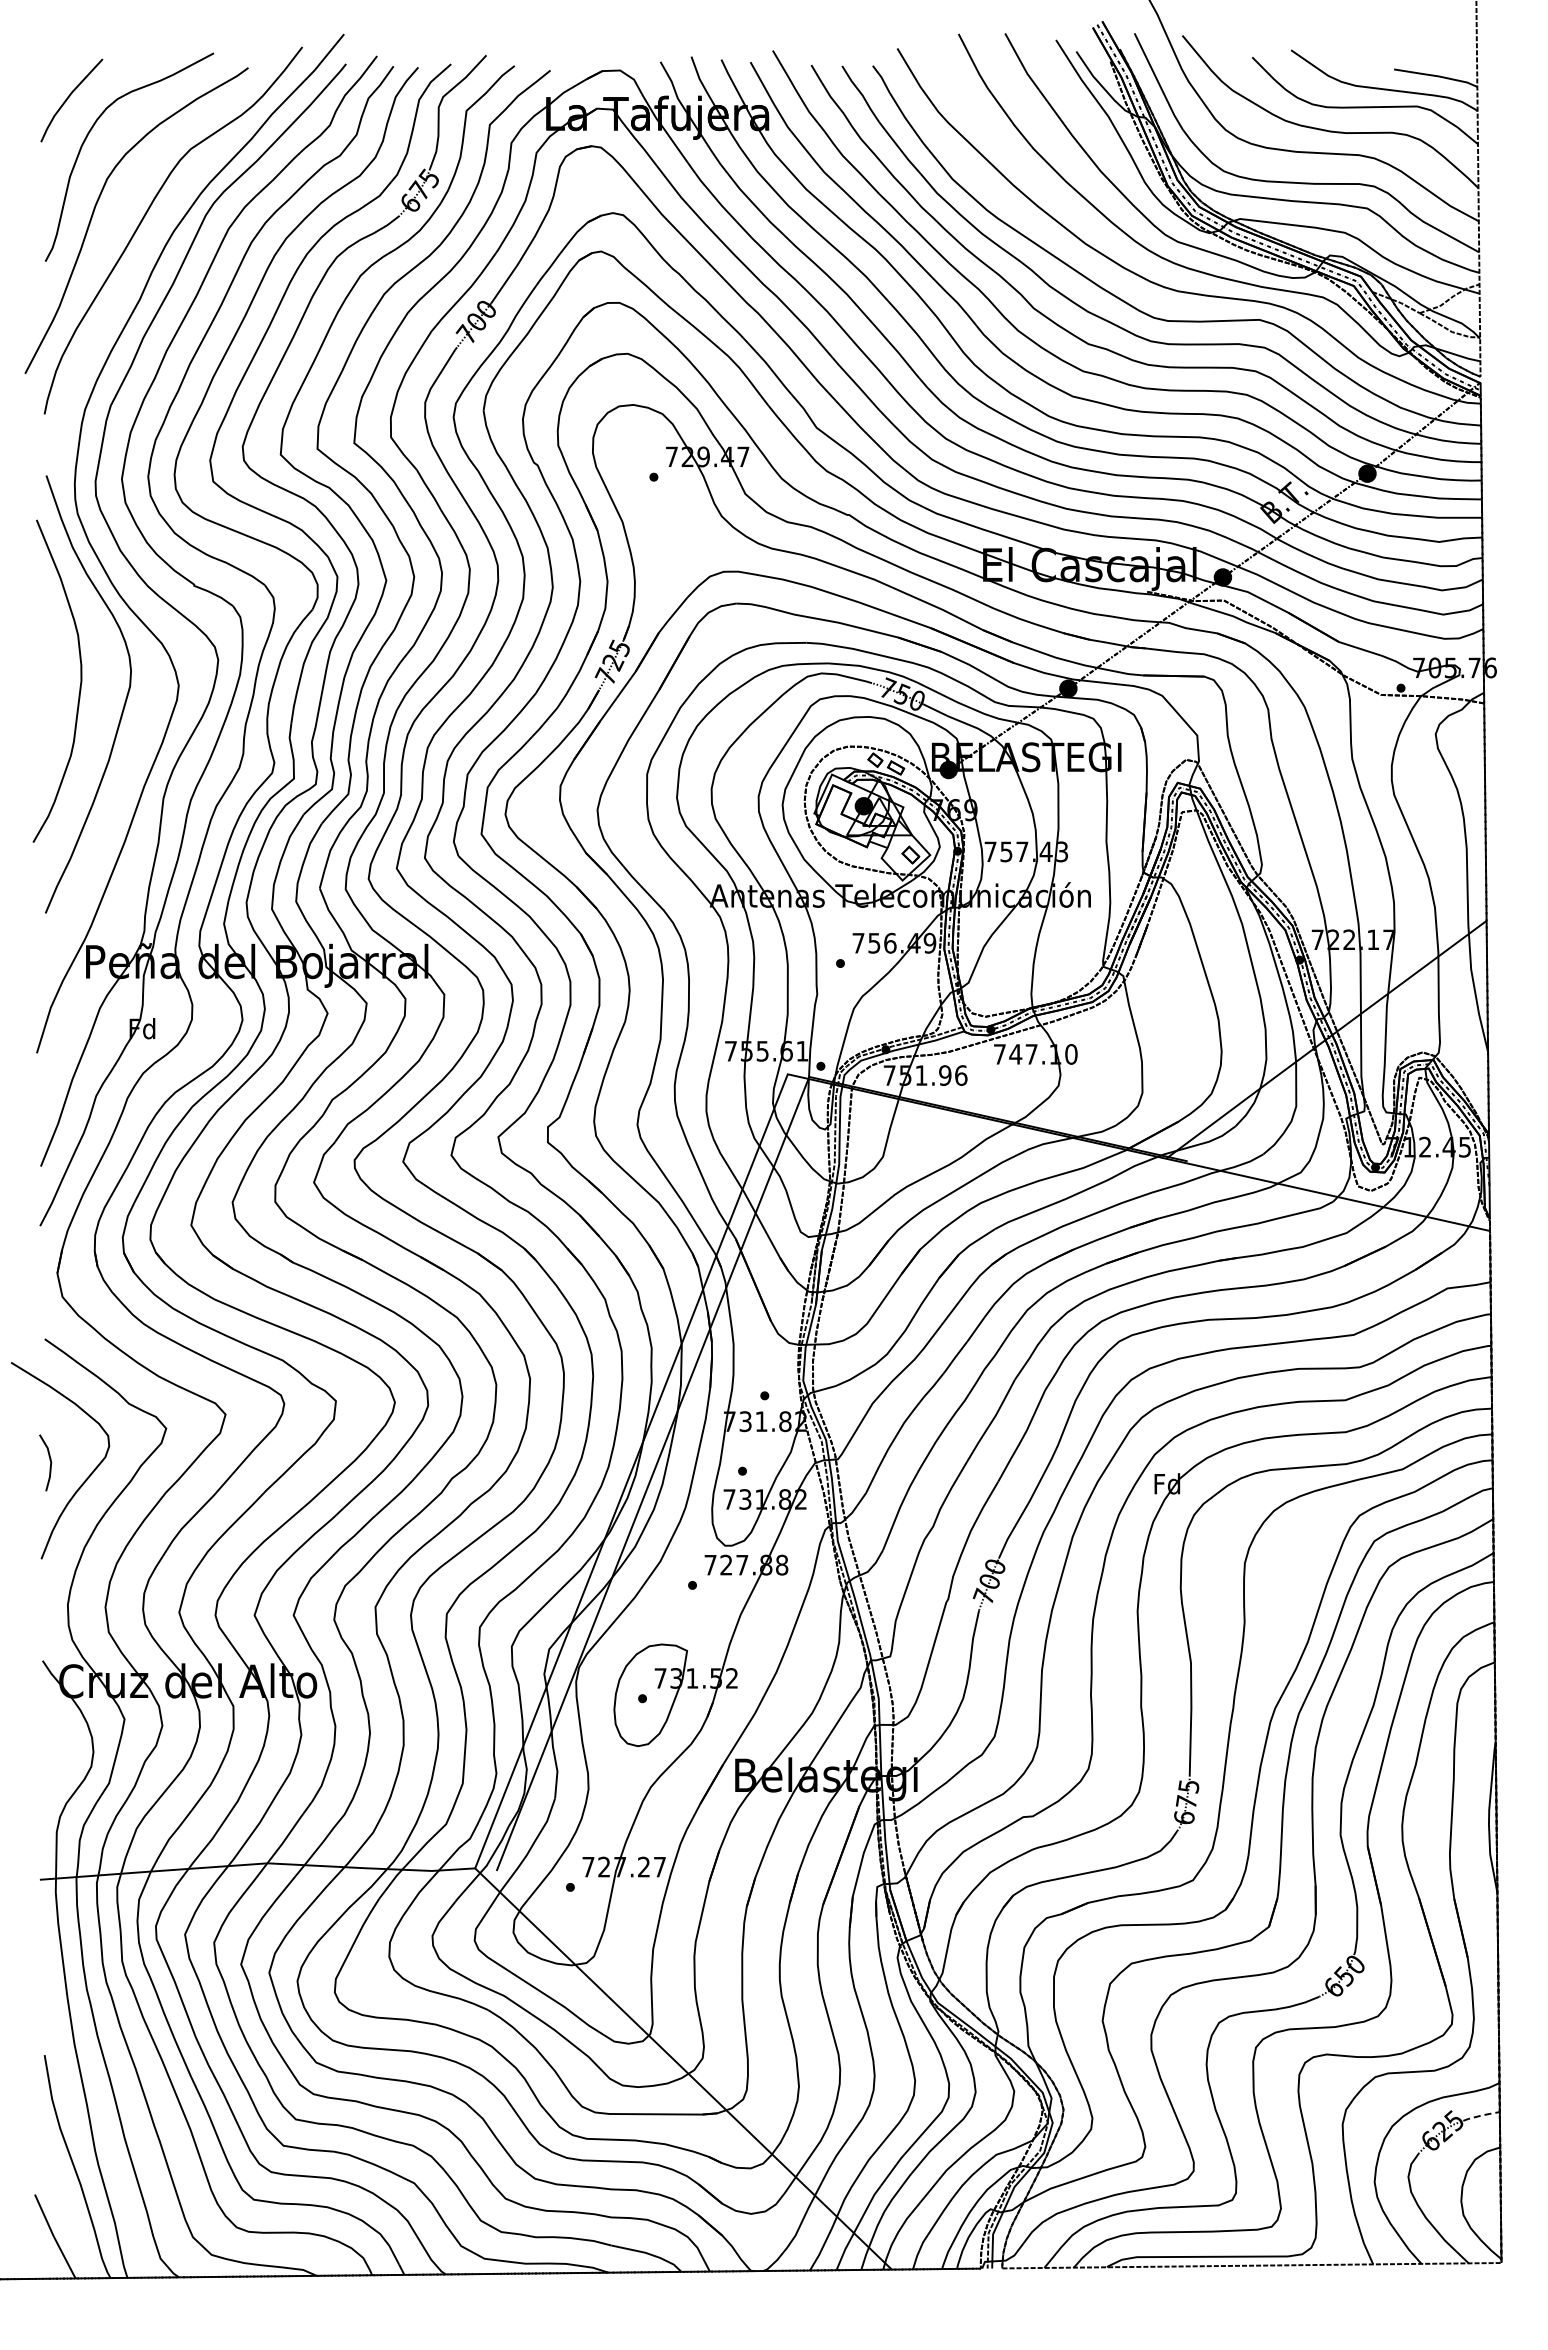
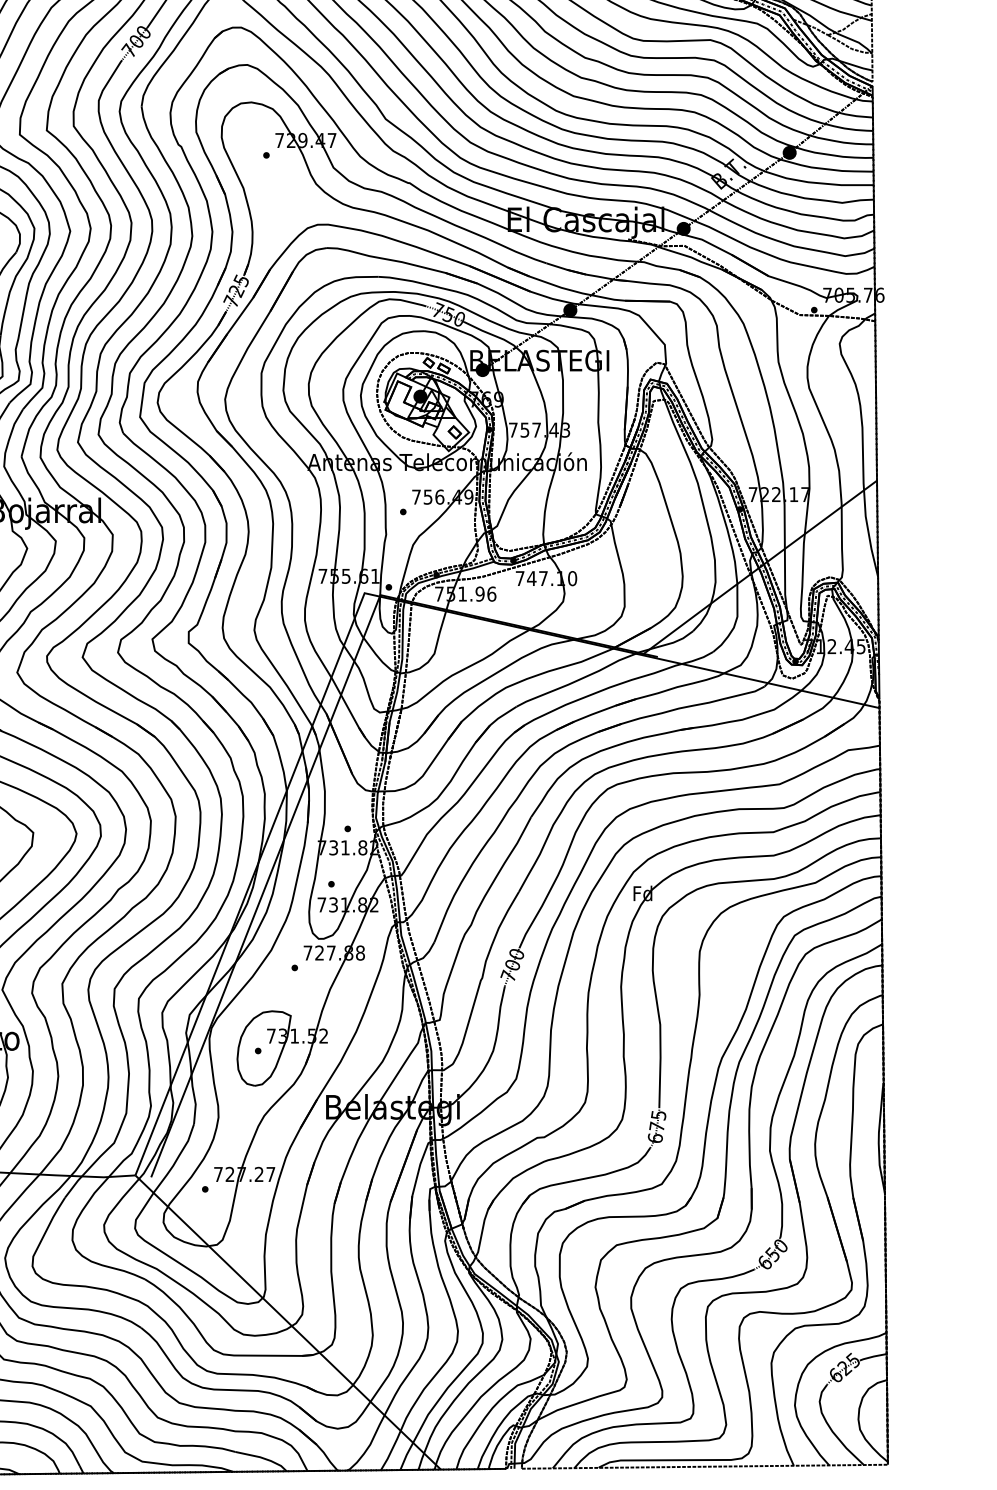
line: (1481, 2115) -> (873, 1356), dashed -> solid

